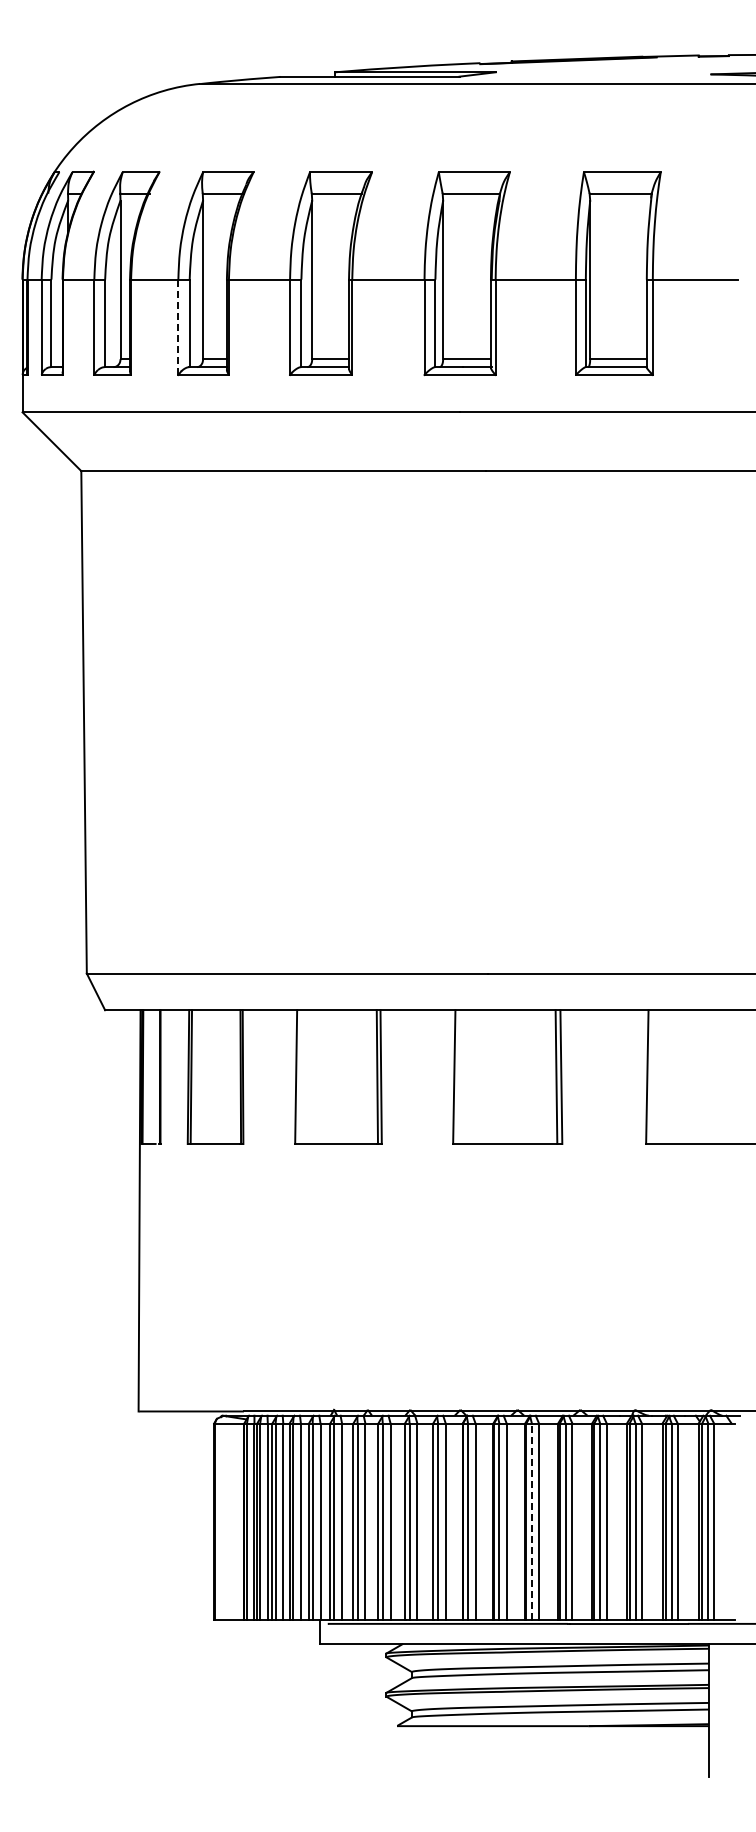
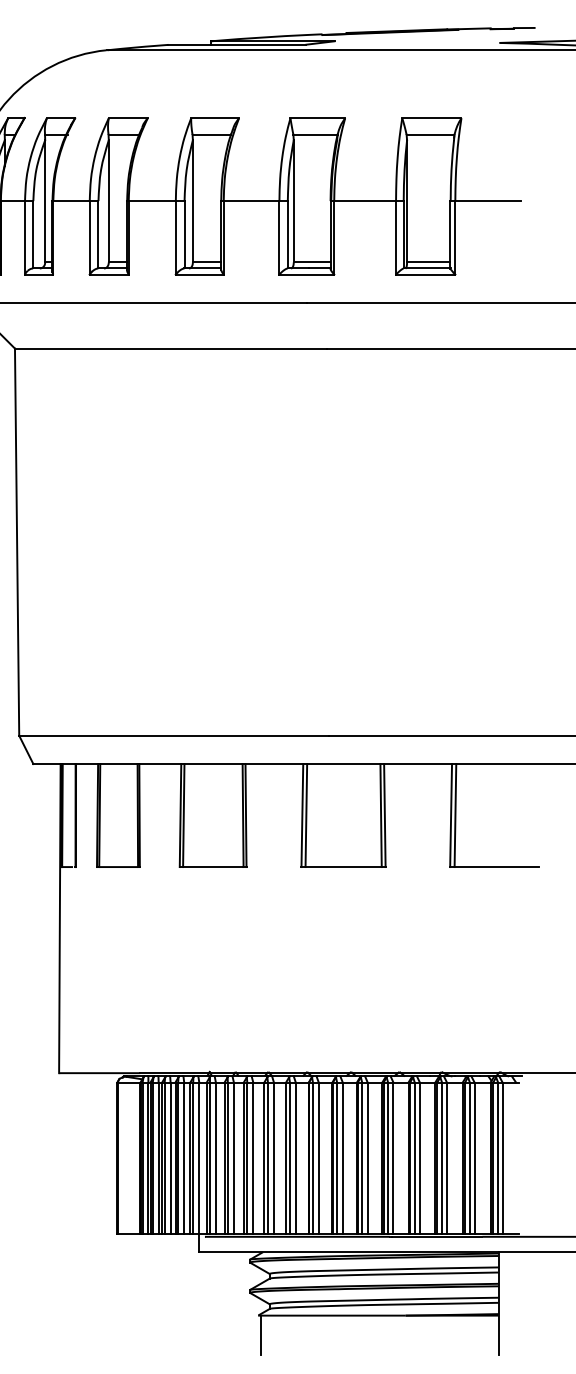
line: (178, 327) -> (89, 237), dashed -> solid
line: (300, 1076) -> (183, 815), added
line: (459, 1076) -> (306, 815), added
line: (652, 1076) -> (455, 815), added
line: (531, 1521) -> (361, 1157), dashed -> solid
line: (400, 1751) -> (260, 1335), added

